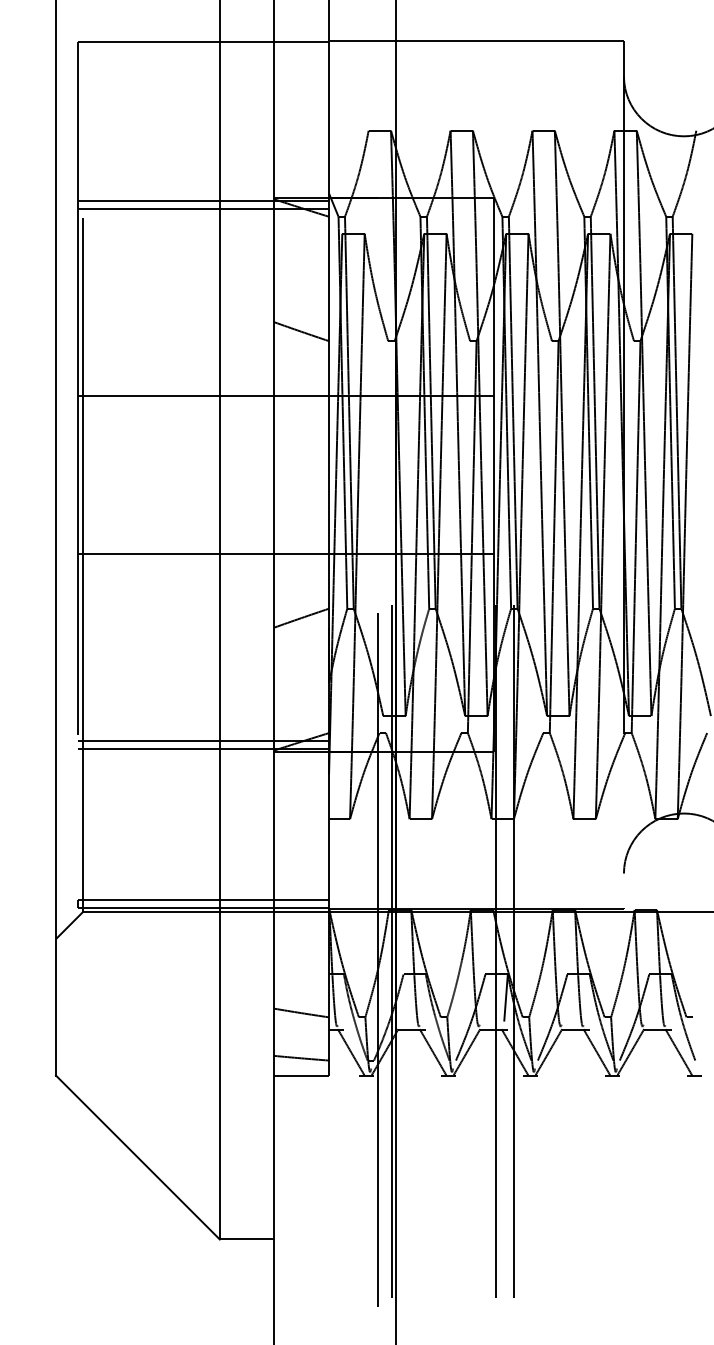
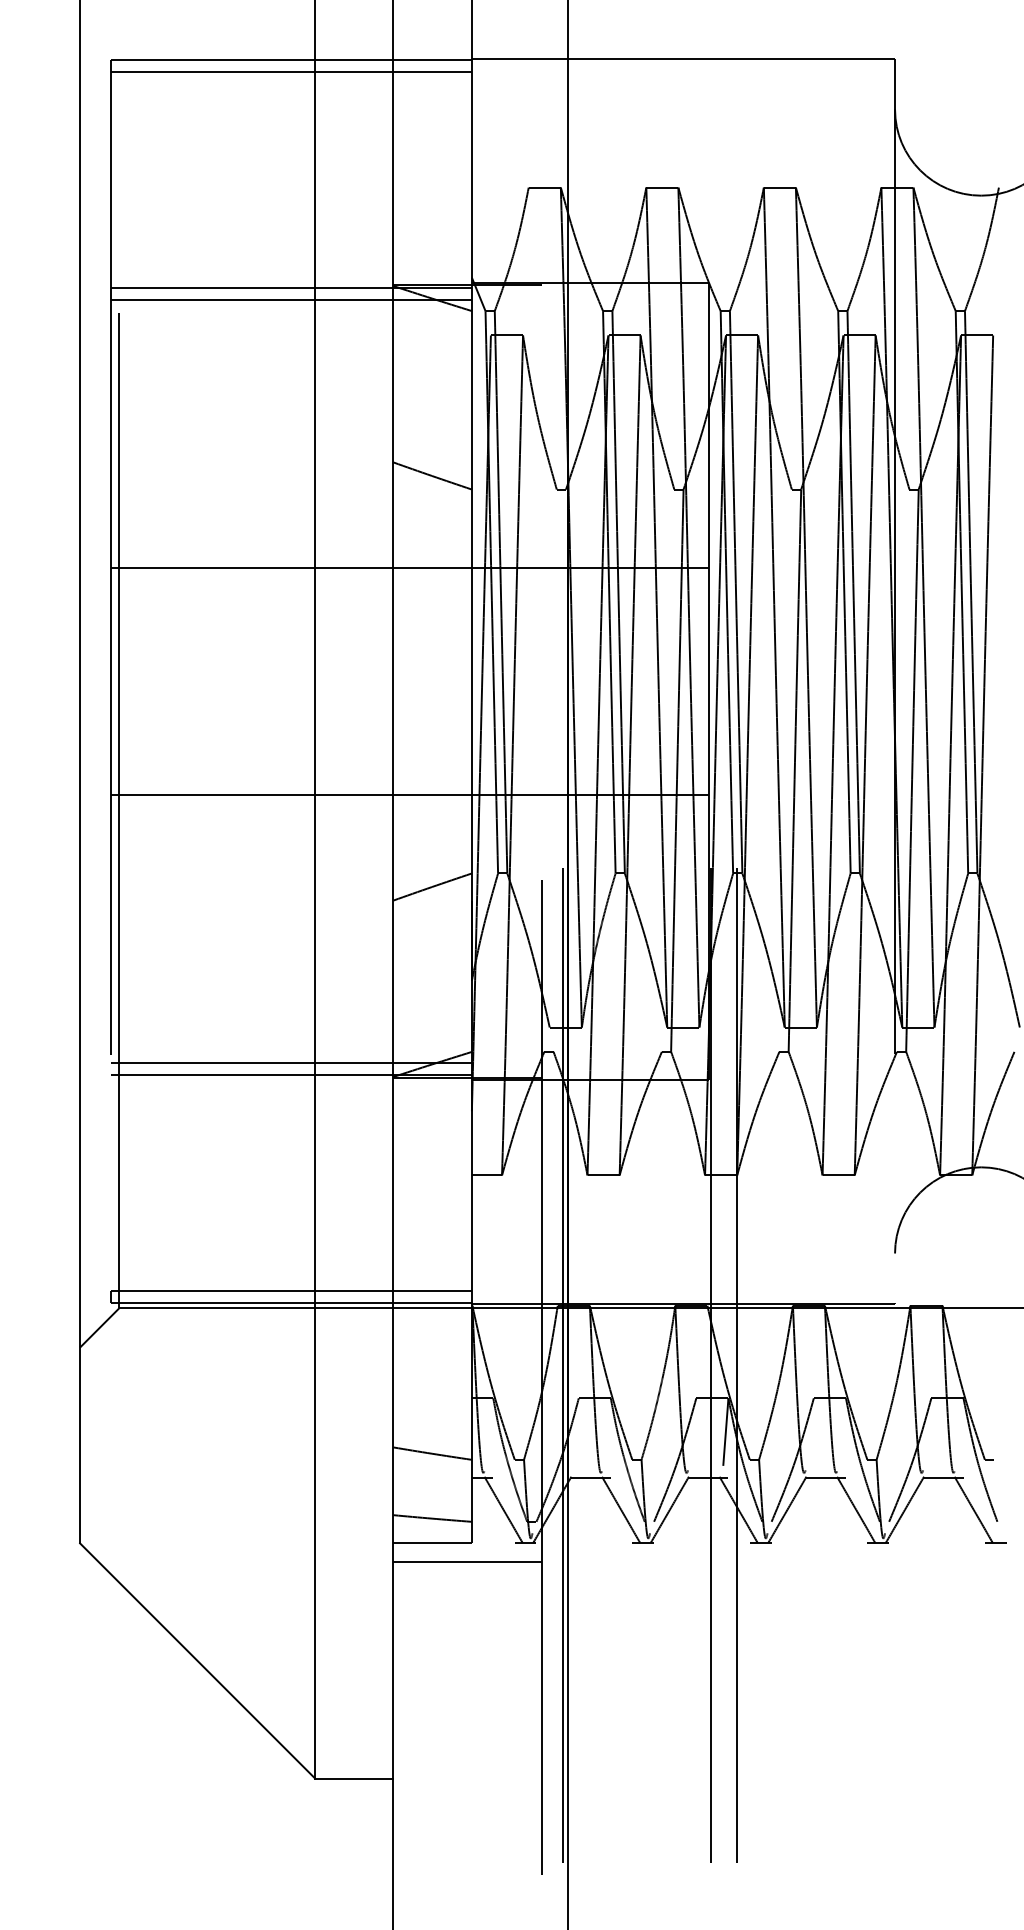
line: (203, 50) -> (291, 72), added
line: (326, 1088) -> (468, 1561), added

